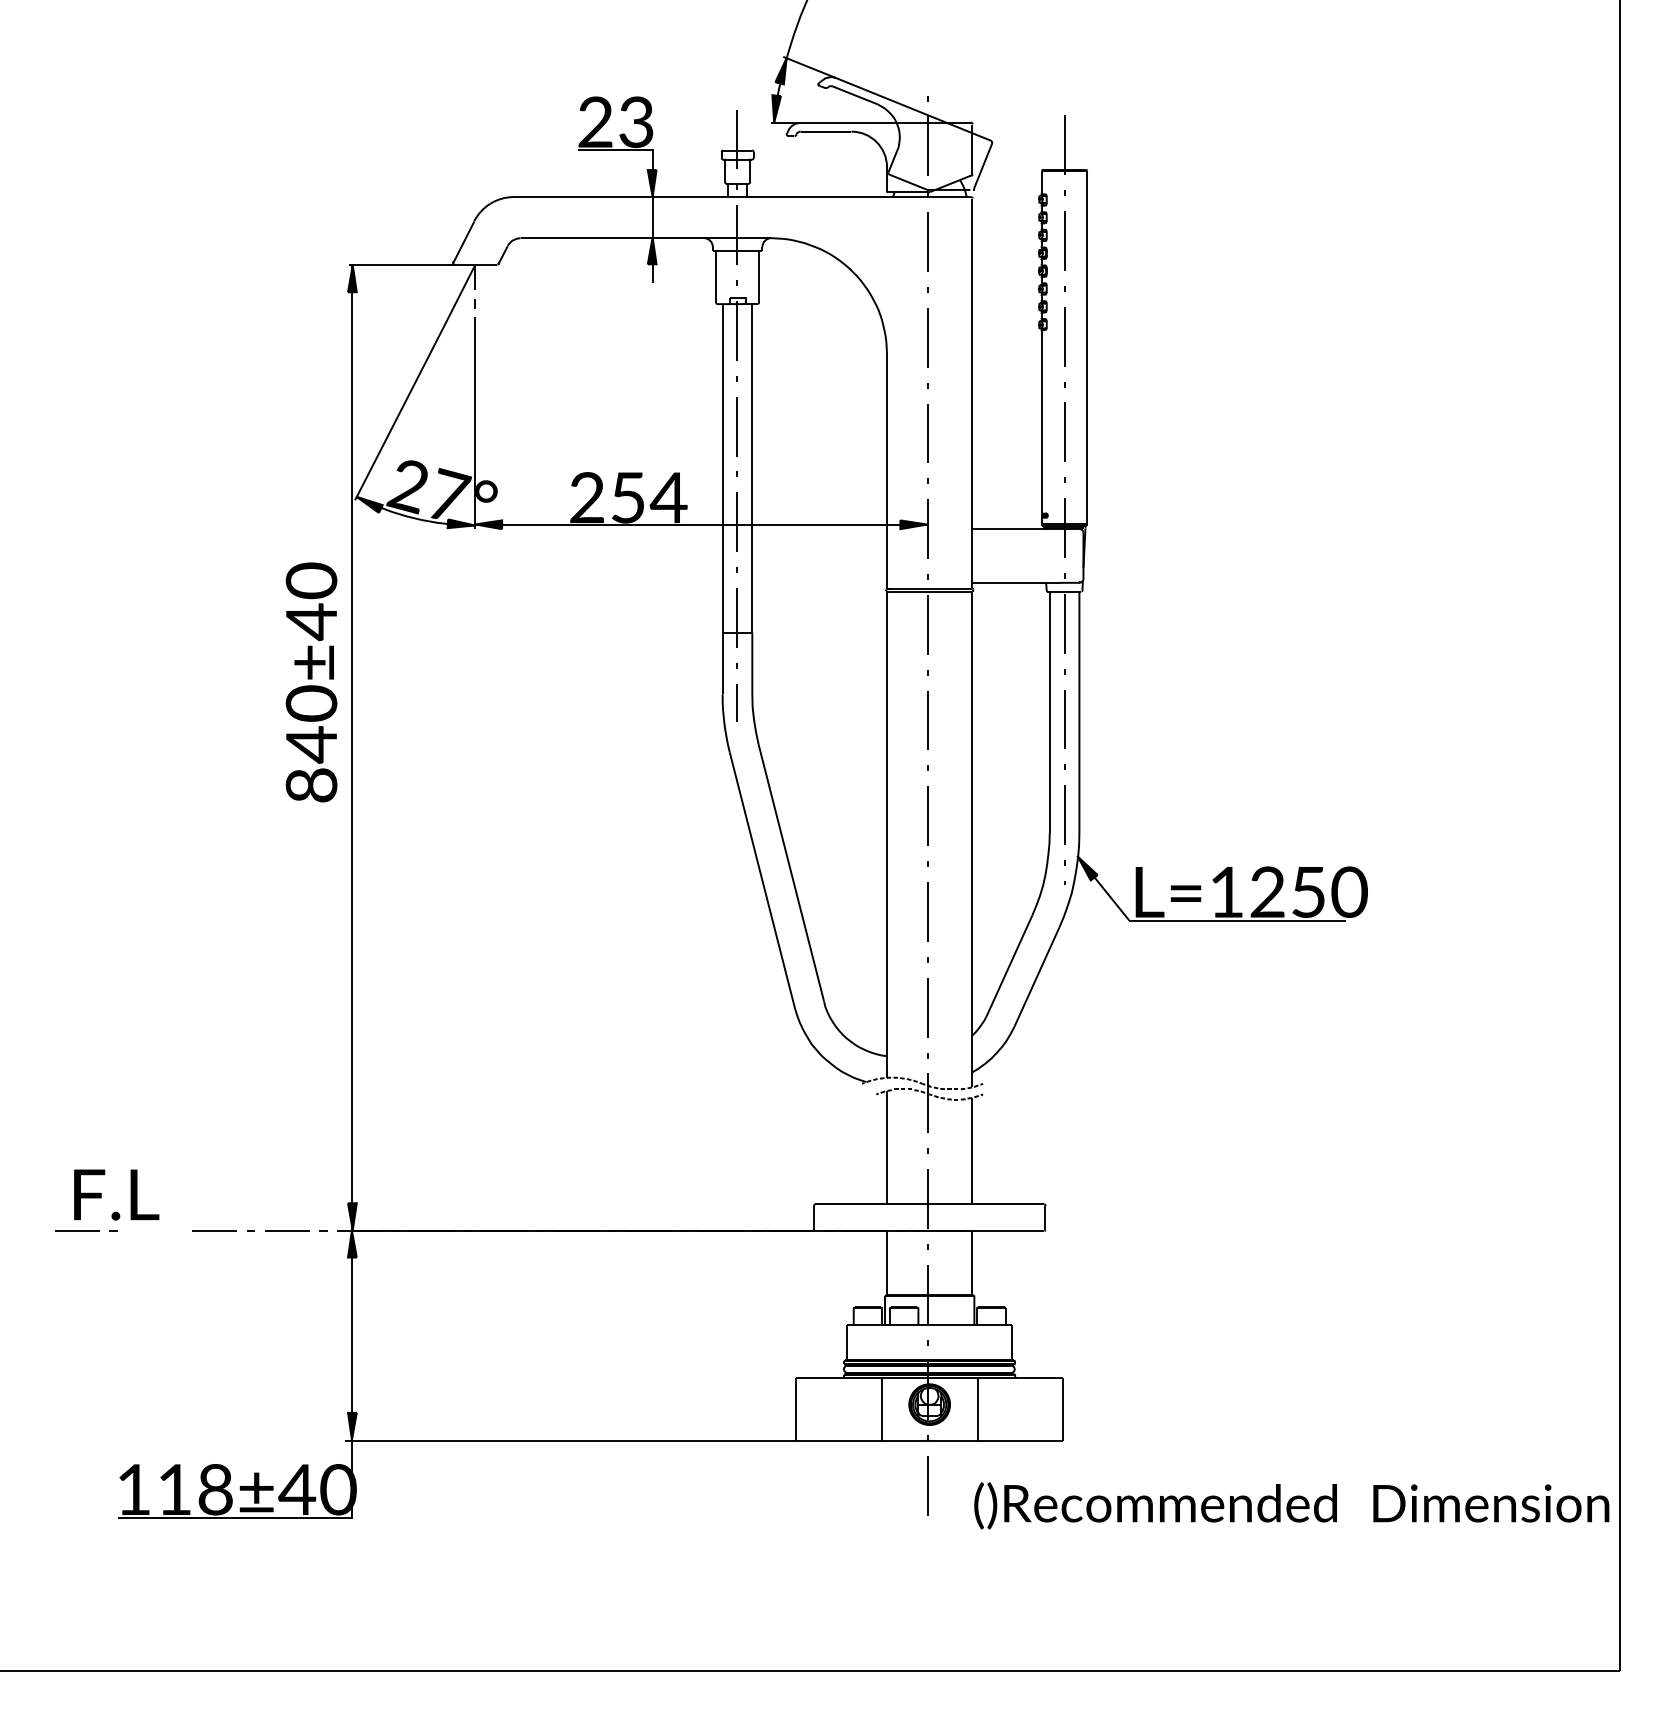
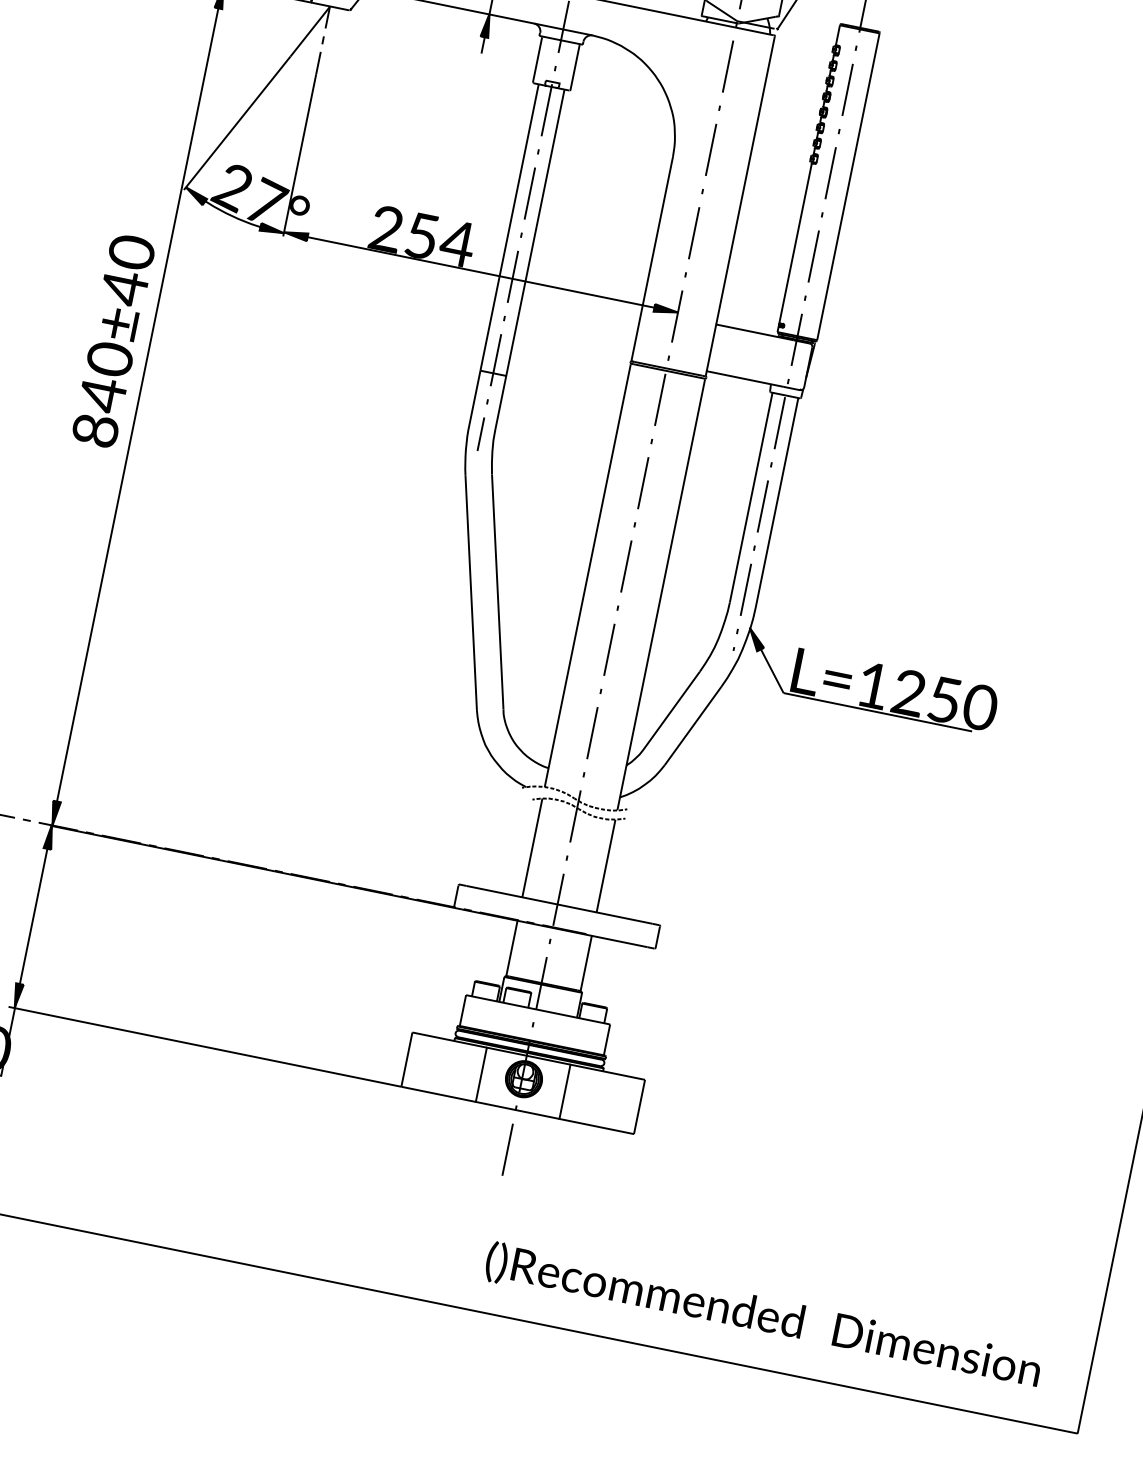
text: (1291, 1505) -> (763, 1316), moved

